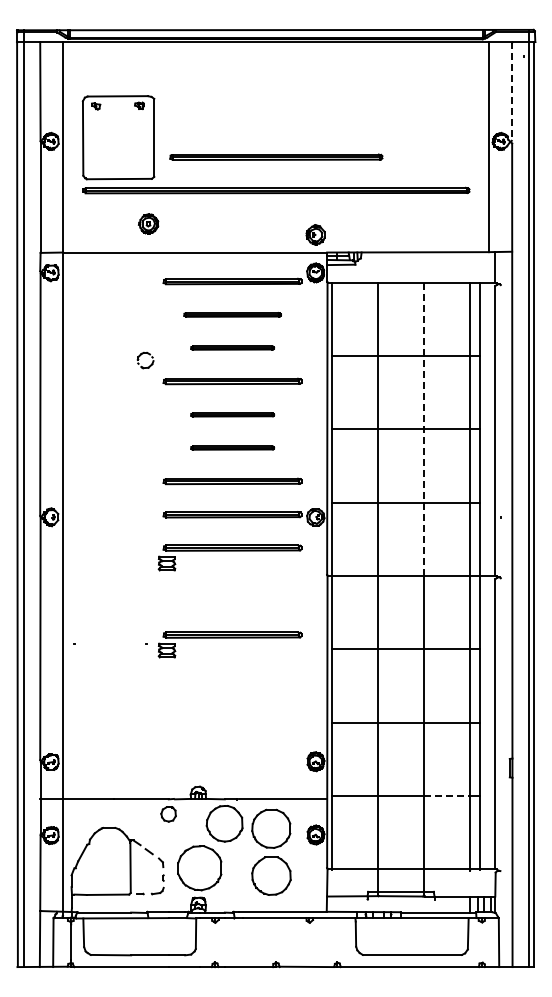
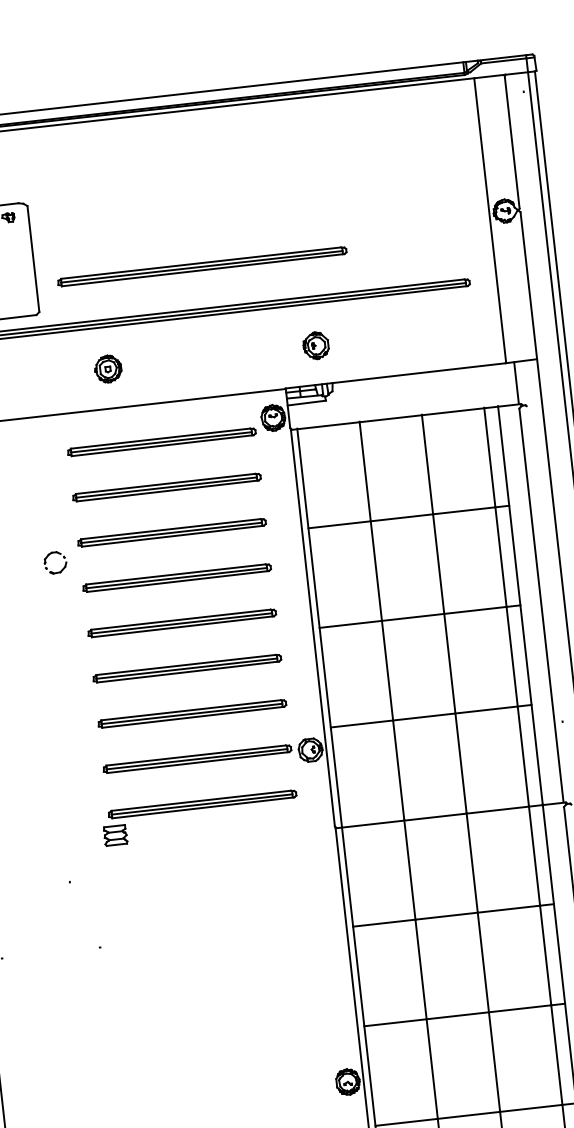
line: (511, 92) -> (511, 142), dashed -> solid
part: (148, 223) -> (107, 368), moved
part: (315, 234) -> (315, 345), moved
part: (232, 314) -> (166, 487), size x1.43
part: (232, 347) -> (171, 531), size x1.67
part: (232, 414) -> (181, 622), size x1.67
line: (423, 429) -> (443, 614), dashed -> solid
part: (232, 447) -> (186, 667), size x1.67
part: (229, 644) -> (212, 935), removed
line: (446, 795) -> (530, 1108), dashed -> solid

